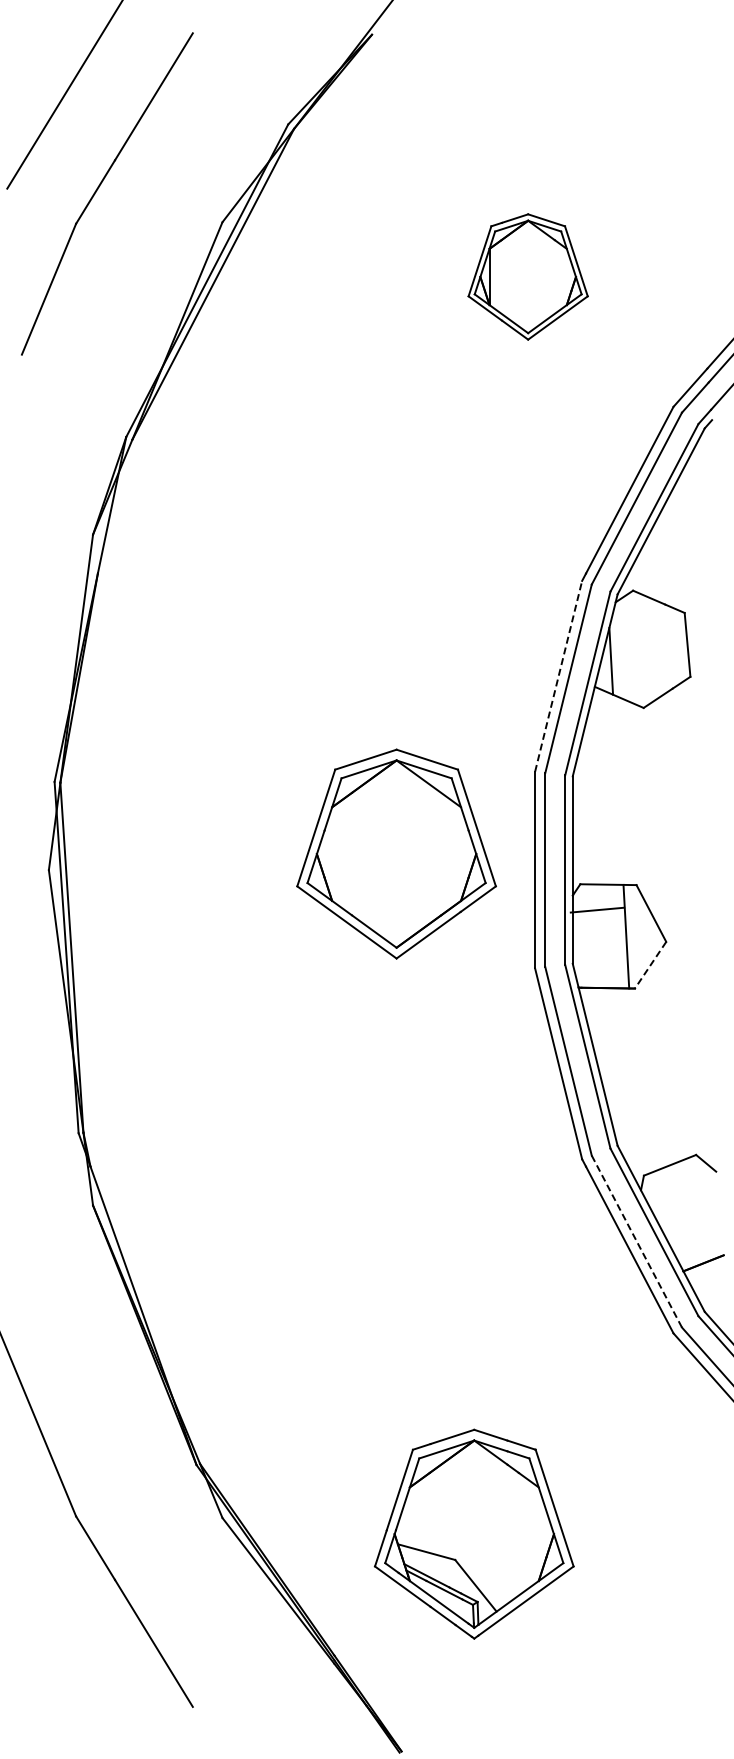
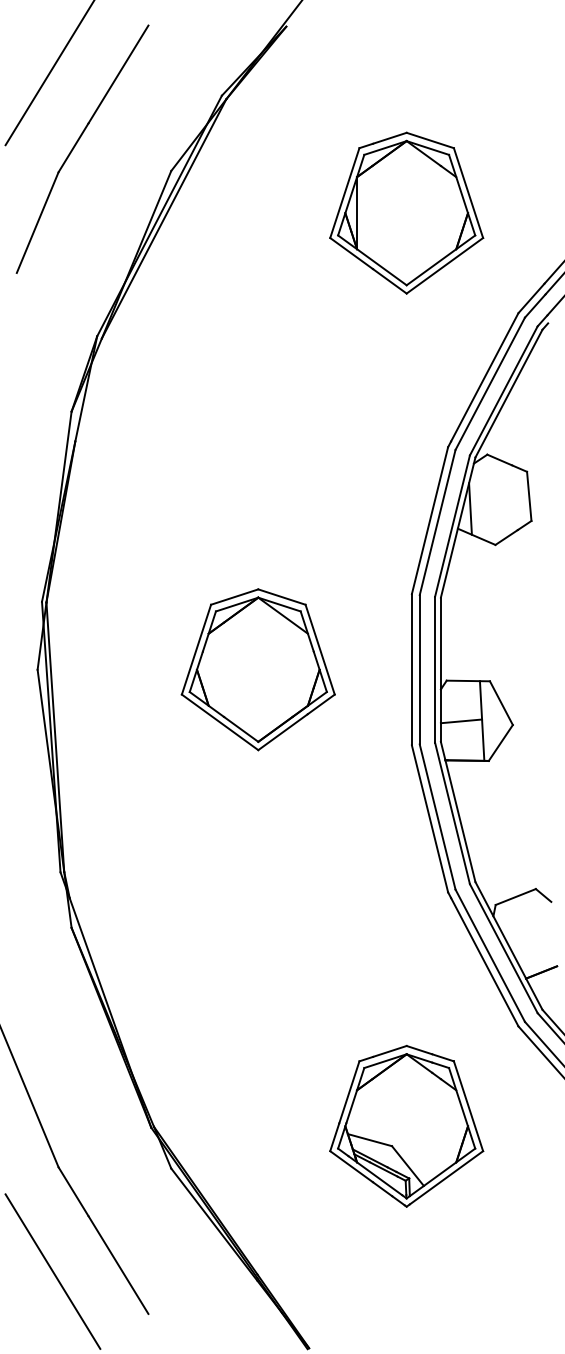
part: (527, 276) -> (406, 212), size x1.67
line: (558, 675) -> (429, 519), dashed -> solid
part: (396, 853) -> (258, 669), moved
line: (597, 909) -> (461, 720), moved
line: (650, 965) -> (500, 743), dashed -> solid
line: (637, 1242) -> (490, 956), dashed -> solid
part: (473, 1533) -> (406, 1125), moved
line: (68, 1651) -> (52, 1271), added

